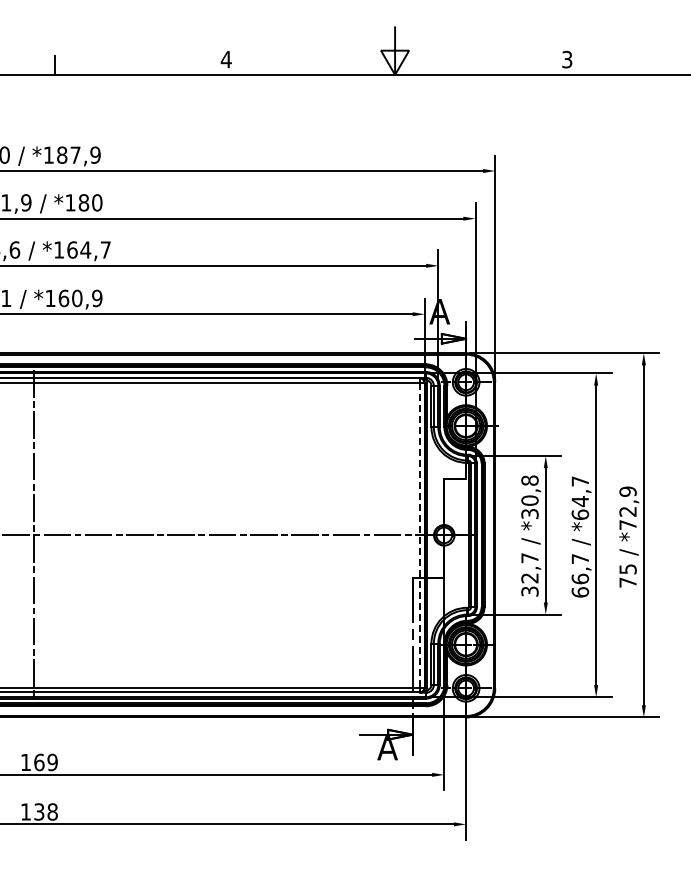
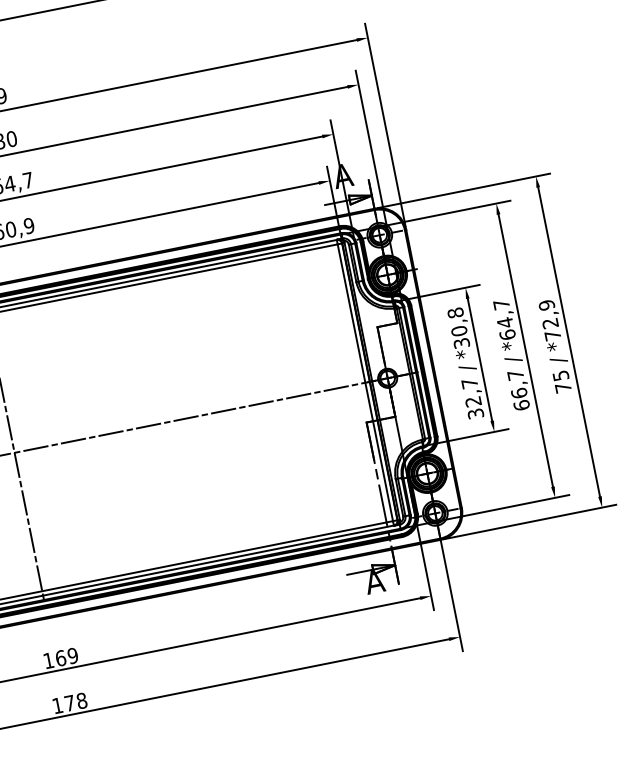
line: (419, 535) -> (365, 382), dashed -> solid
text: (39, 811) -> (69, 702), 138 -> 178

